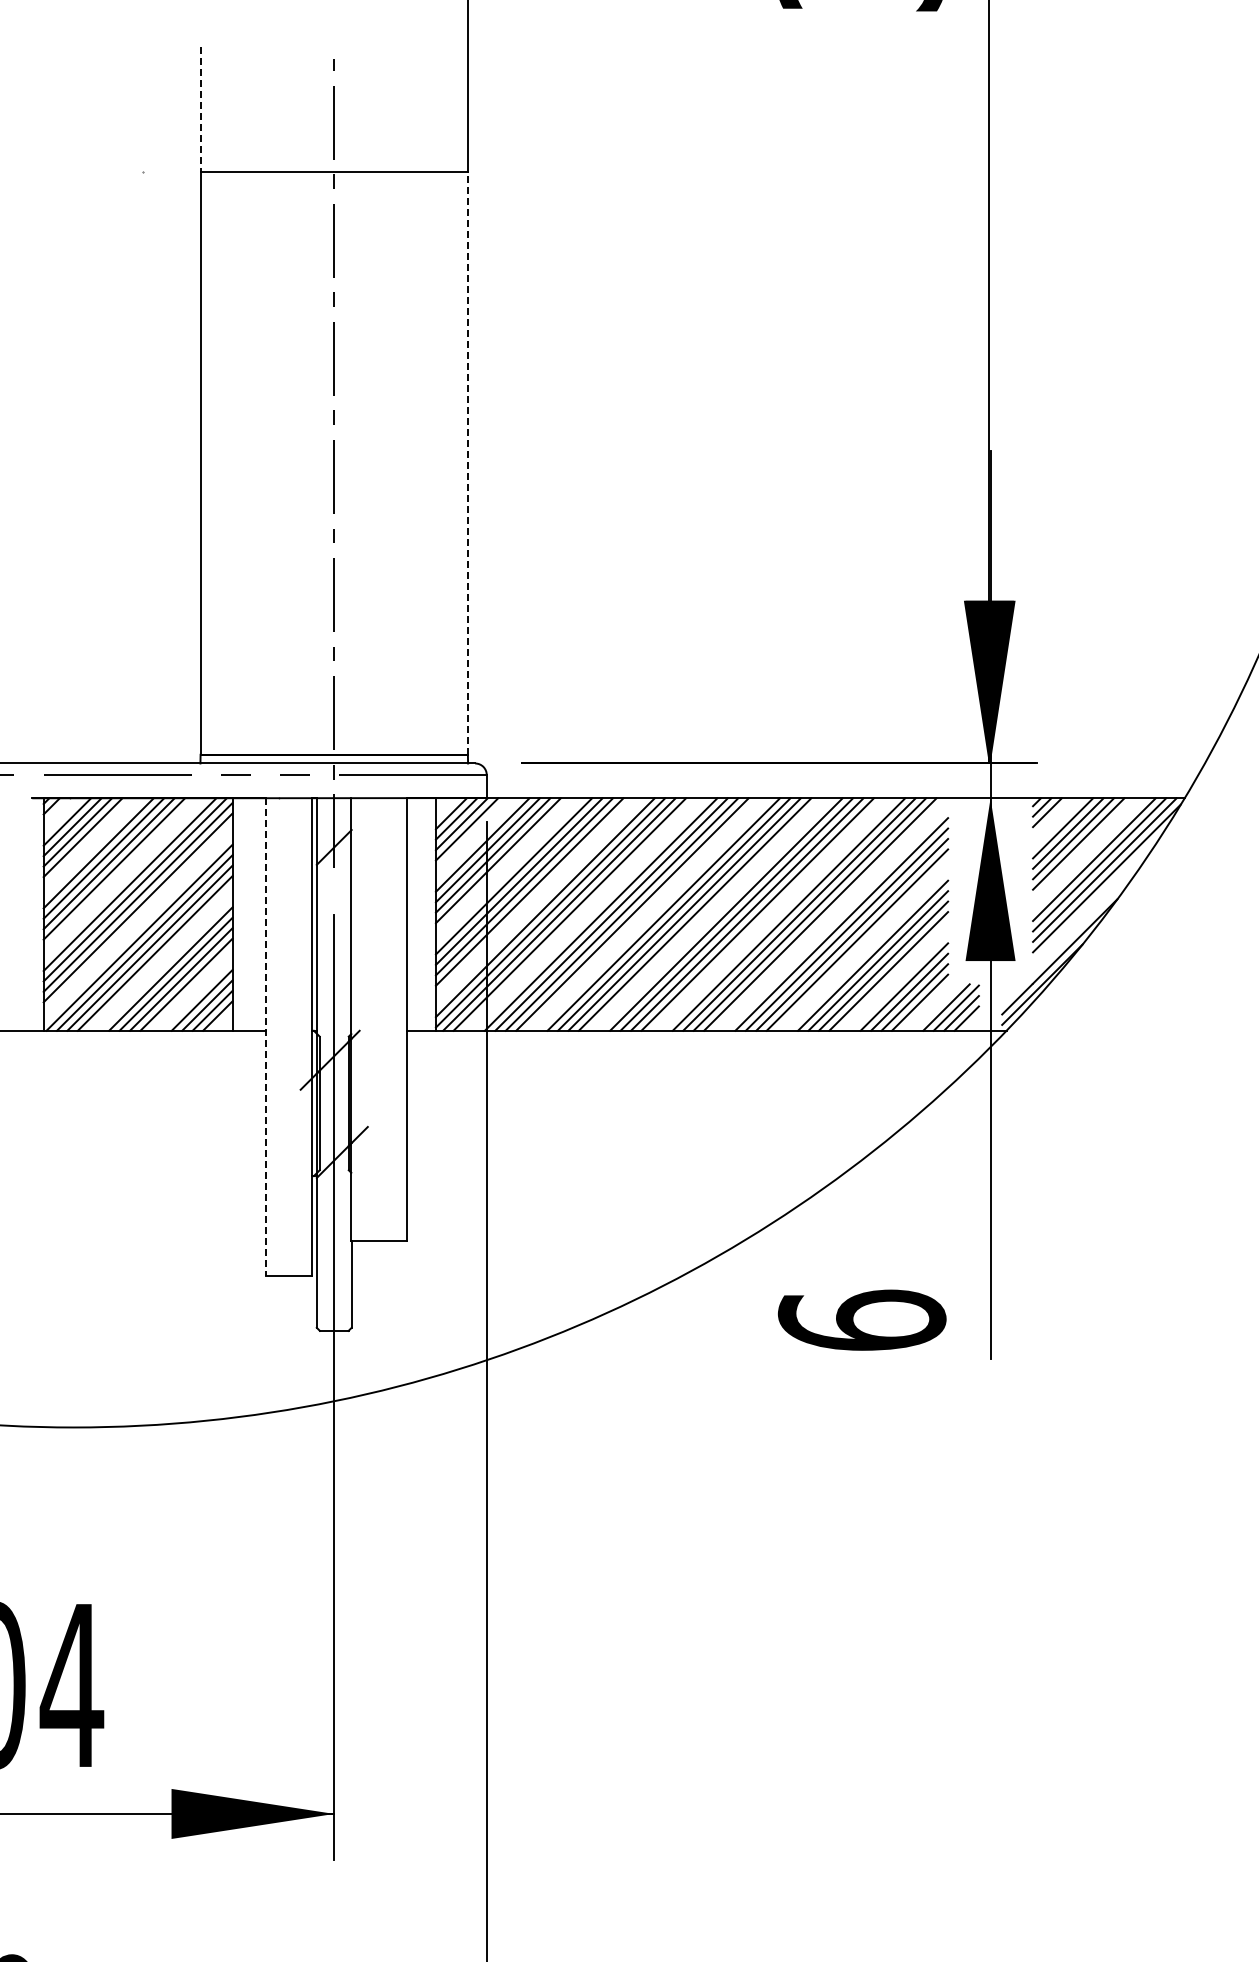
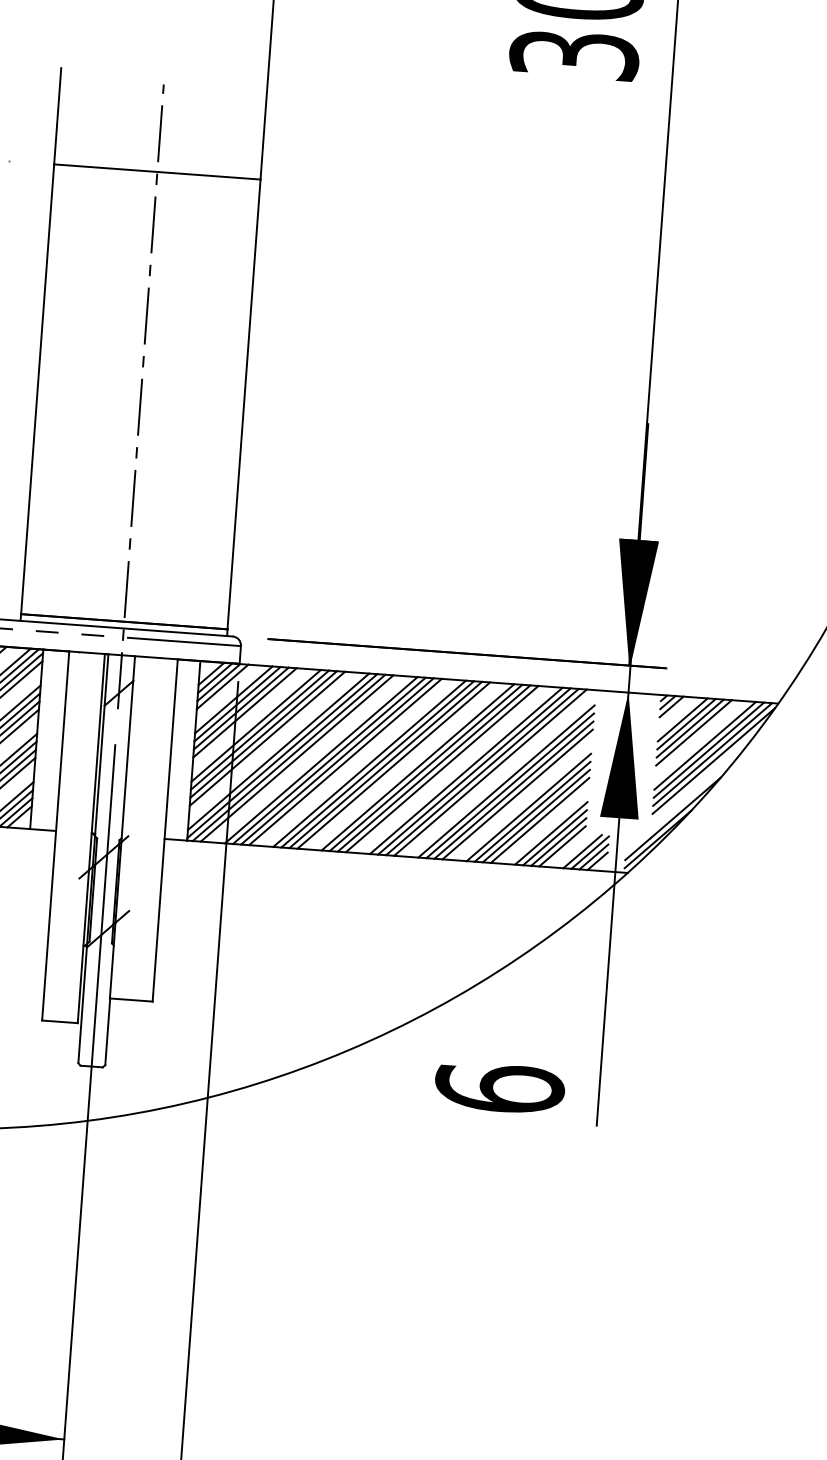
line: (200, 110) -> (57, 116), dashed -> solid
line: (467, 462) -> (243, 403), dashed -> solid
line: (266, 1037) -> (55, 836), dashed -> solid

